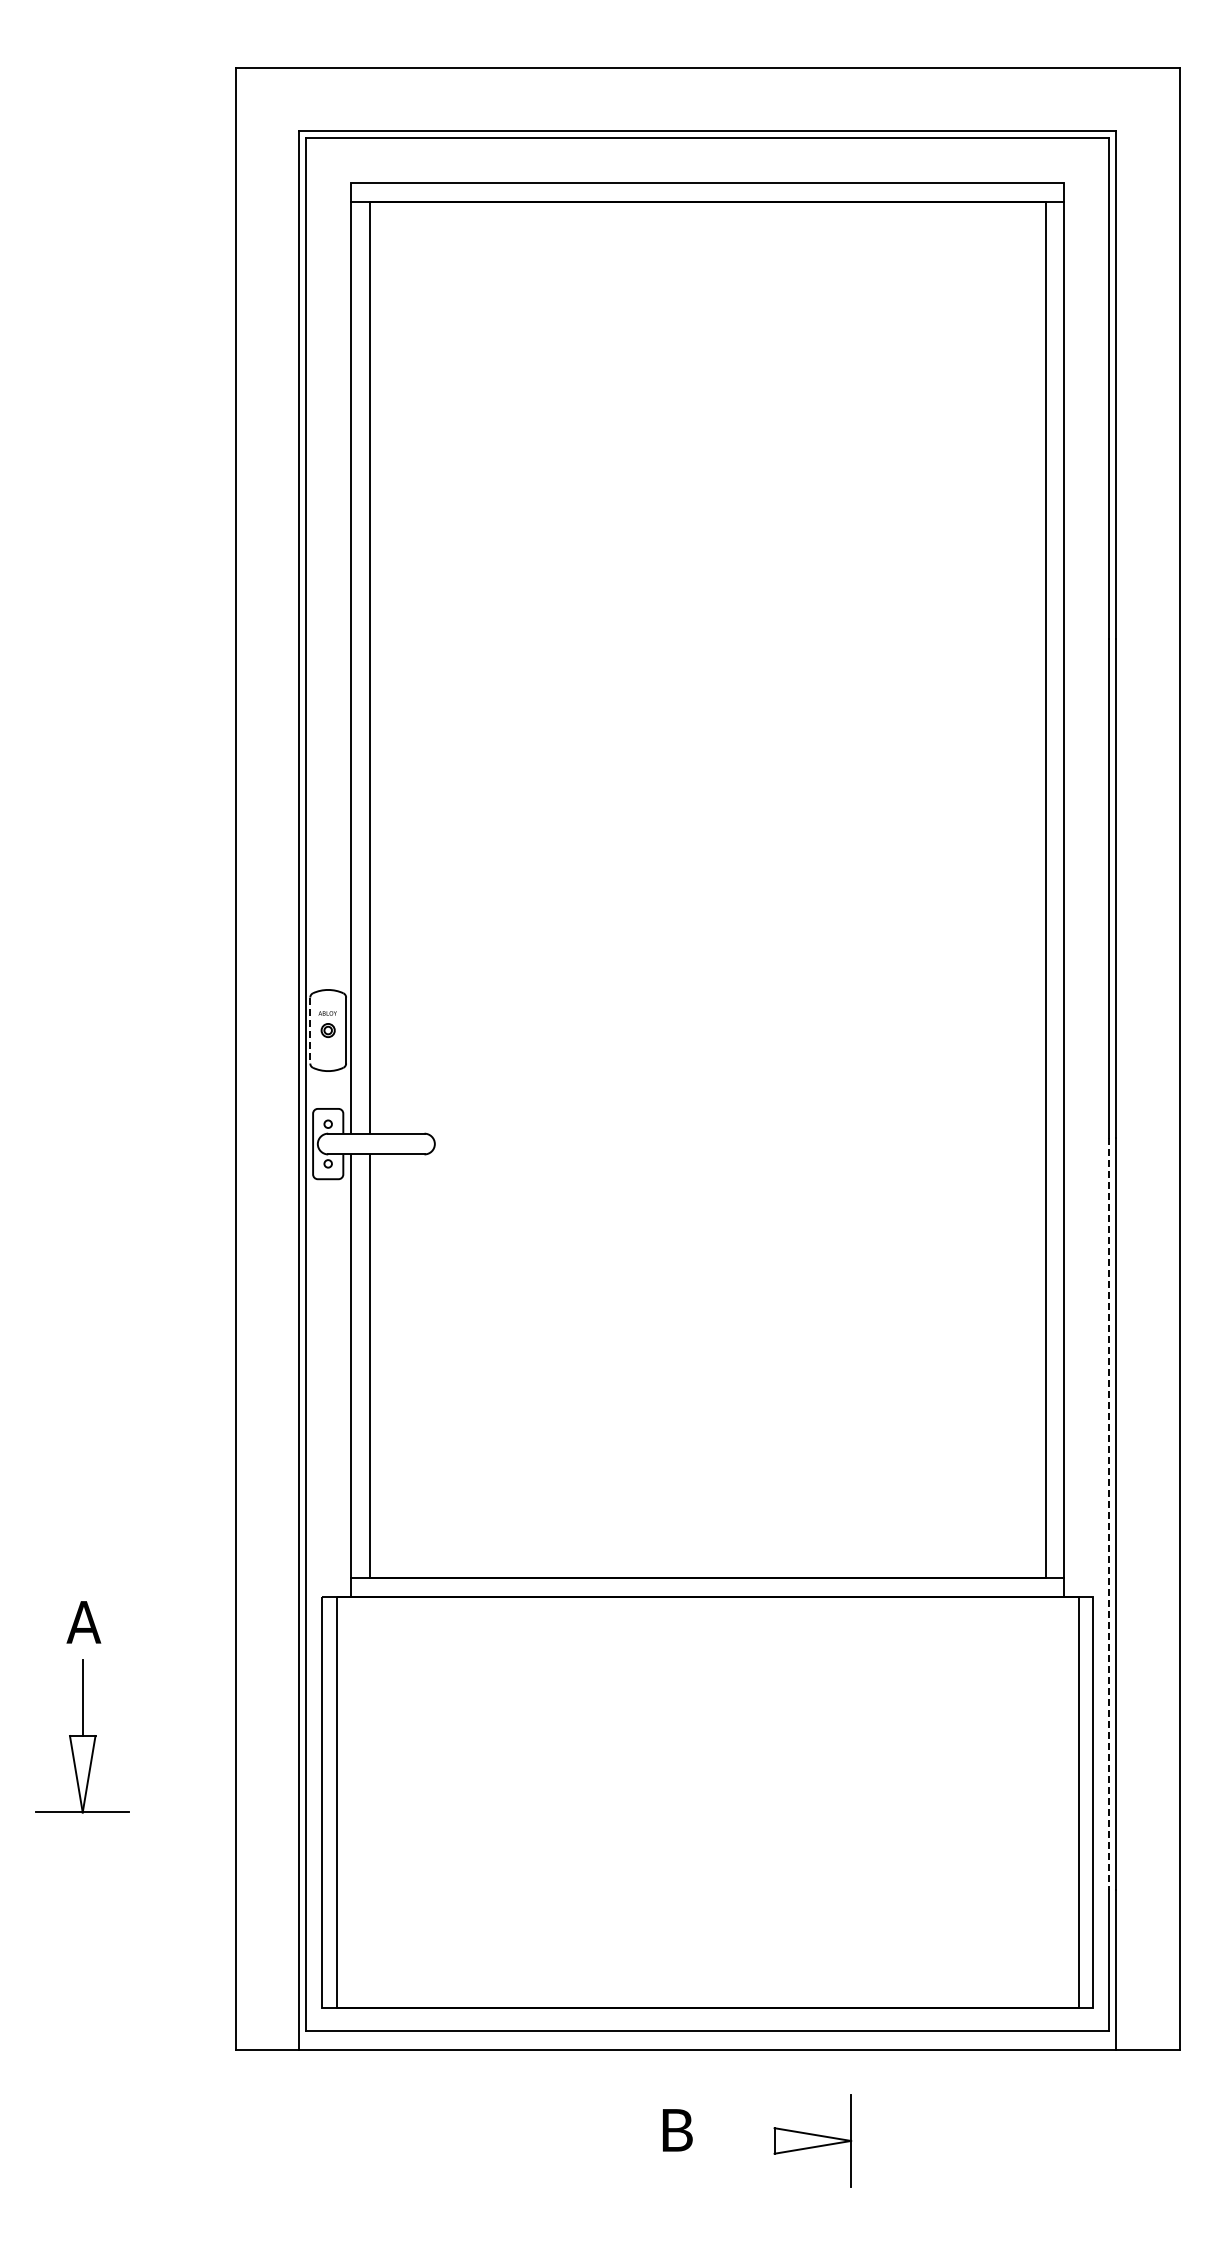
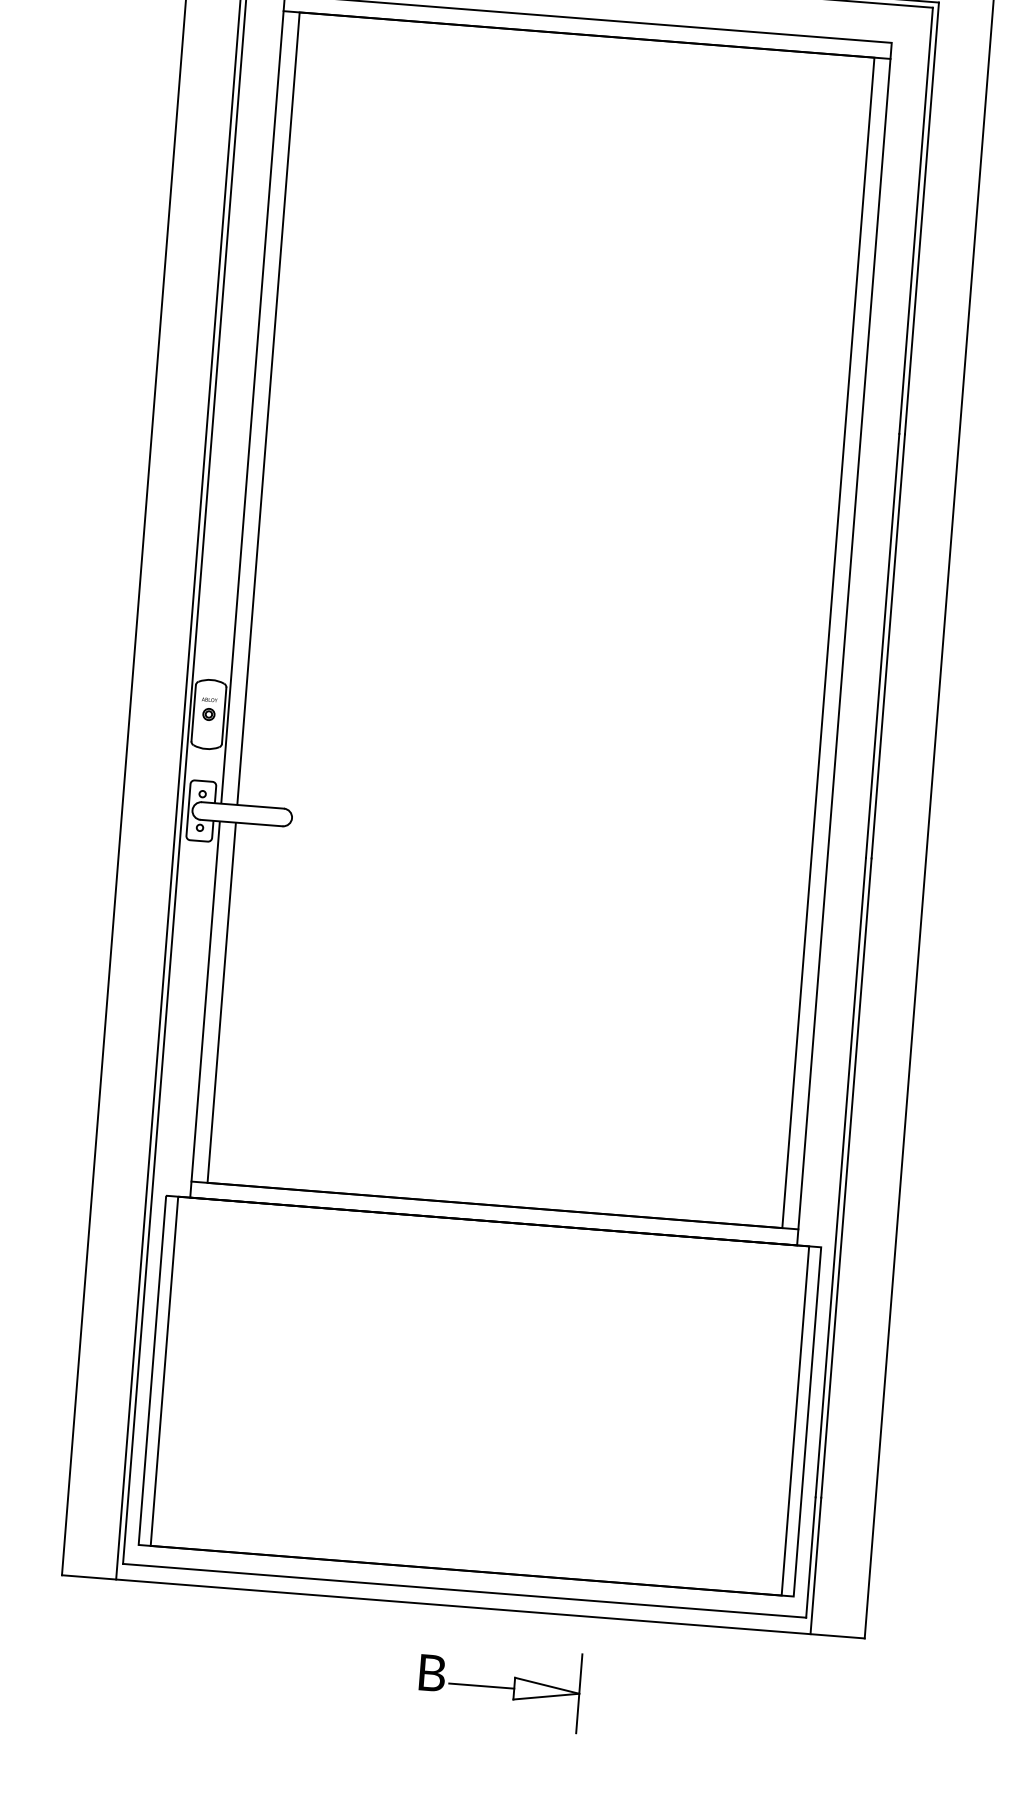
line: (310, 1030) -> (193, 713), dashed -> solid
line: (1109, 1513) -> (841, 1177), dashed -> solid
line: (736, 2140) -> (481, 1685), added

